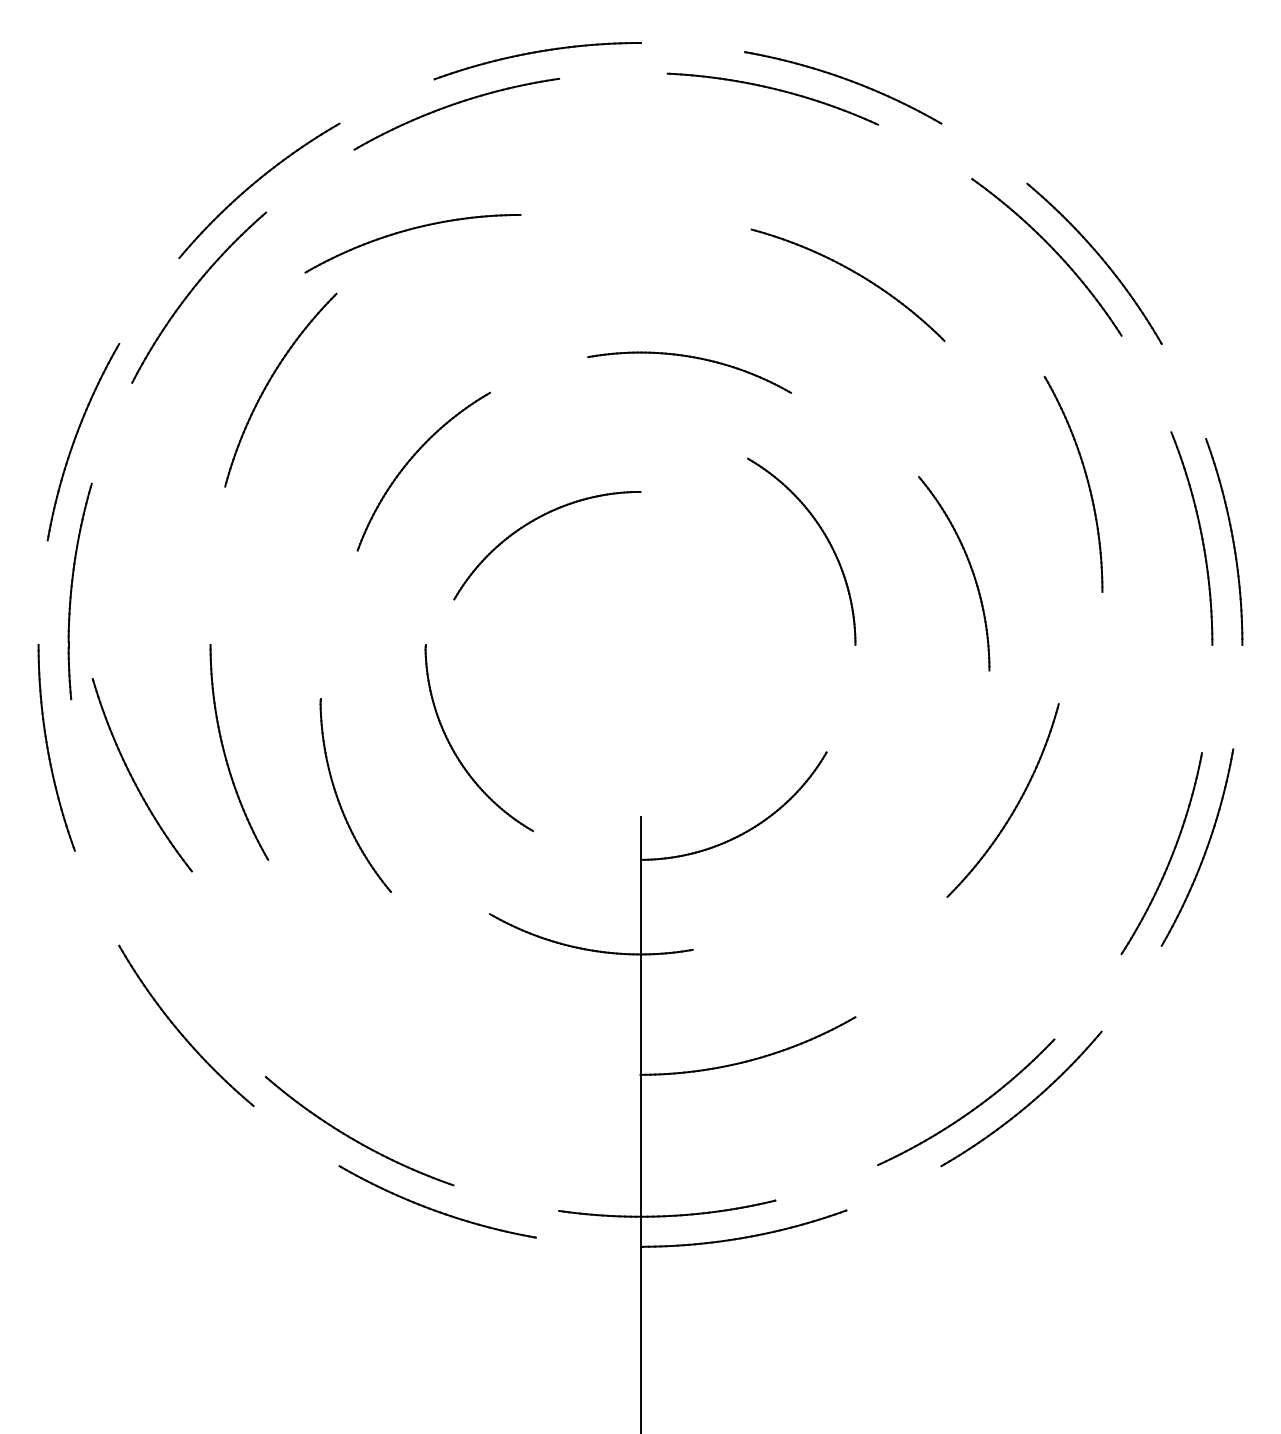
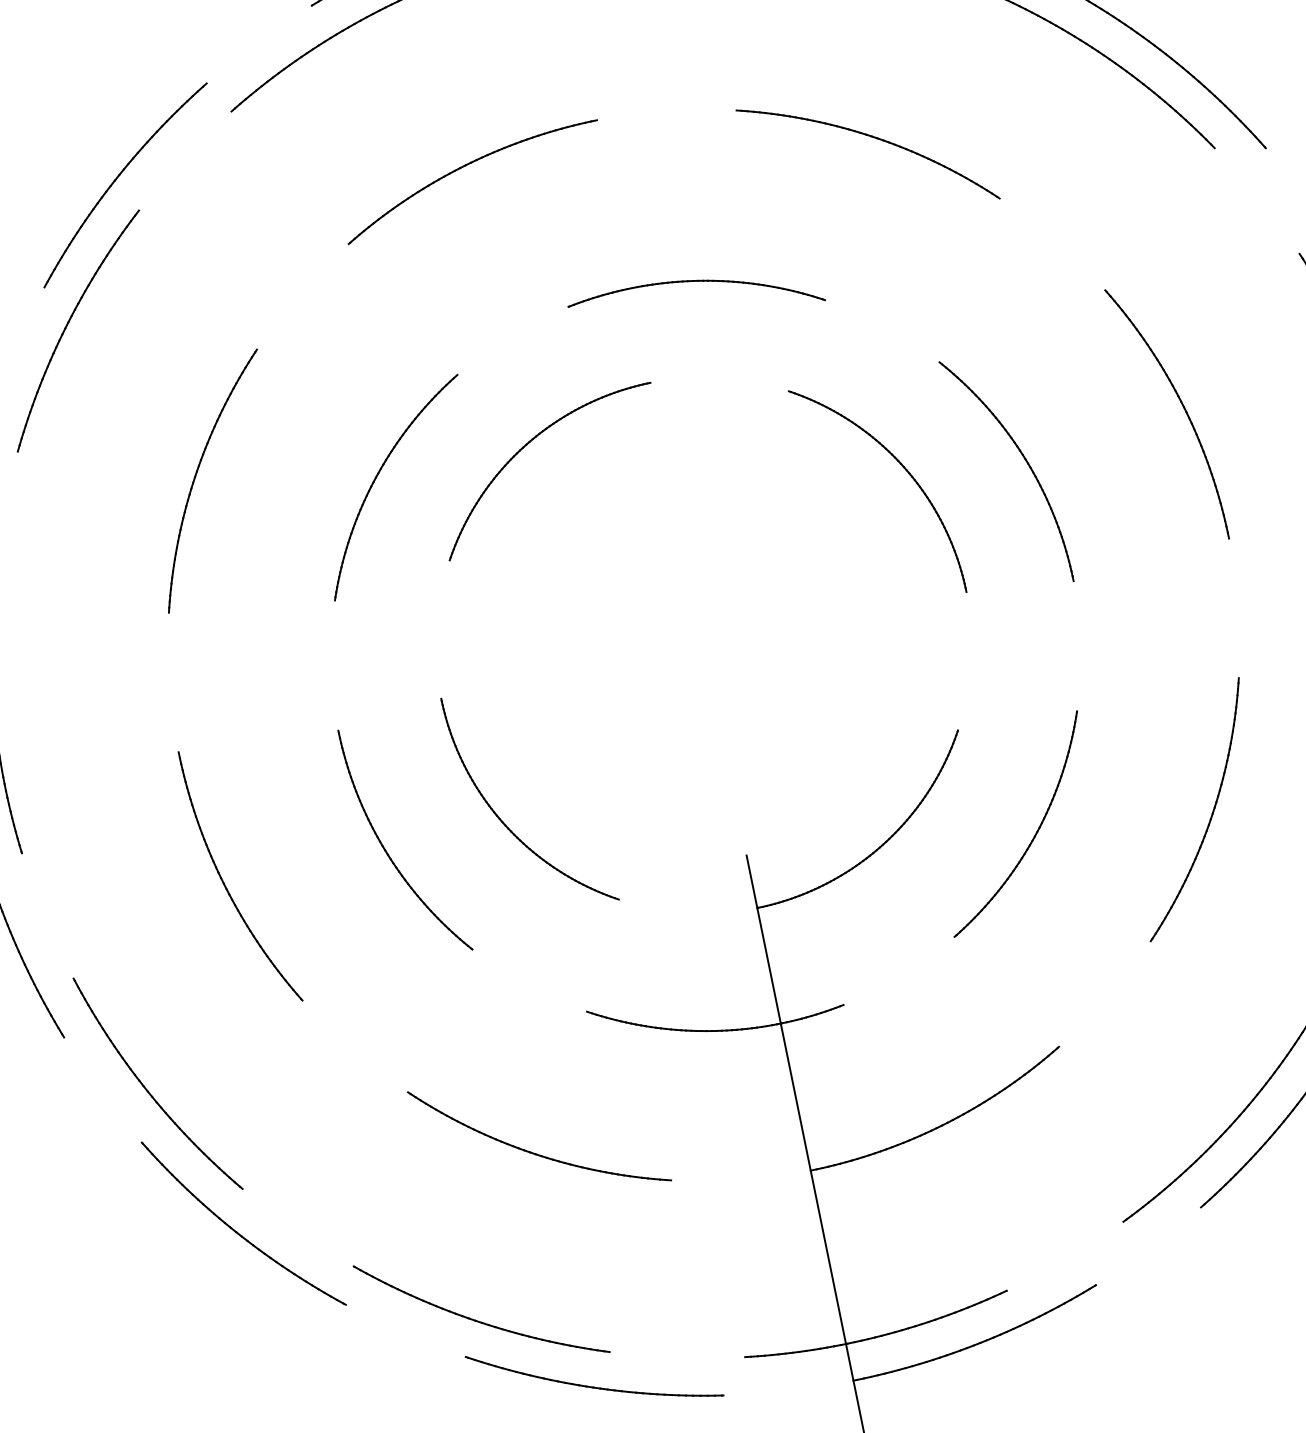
part: (410, 230) -> (466, 166), moved
part: (270, 381) -> (198, 473), moved
part: (1086, 480) -> (1181, 406), moved
part: (534, 521) -> (528, 445), moved
part: (969, 566) -> (1023, 459), moved
part: (134, 779) -> (149, 1090), moved
part: (339, 799) -> (386, 849), moved
part: (1013, 809) -> (1209, 818), moved
part: (871, 844) -> (1035, 831), added
part: (426, 1016) -> (534, 1152), added

